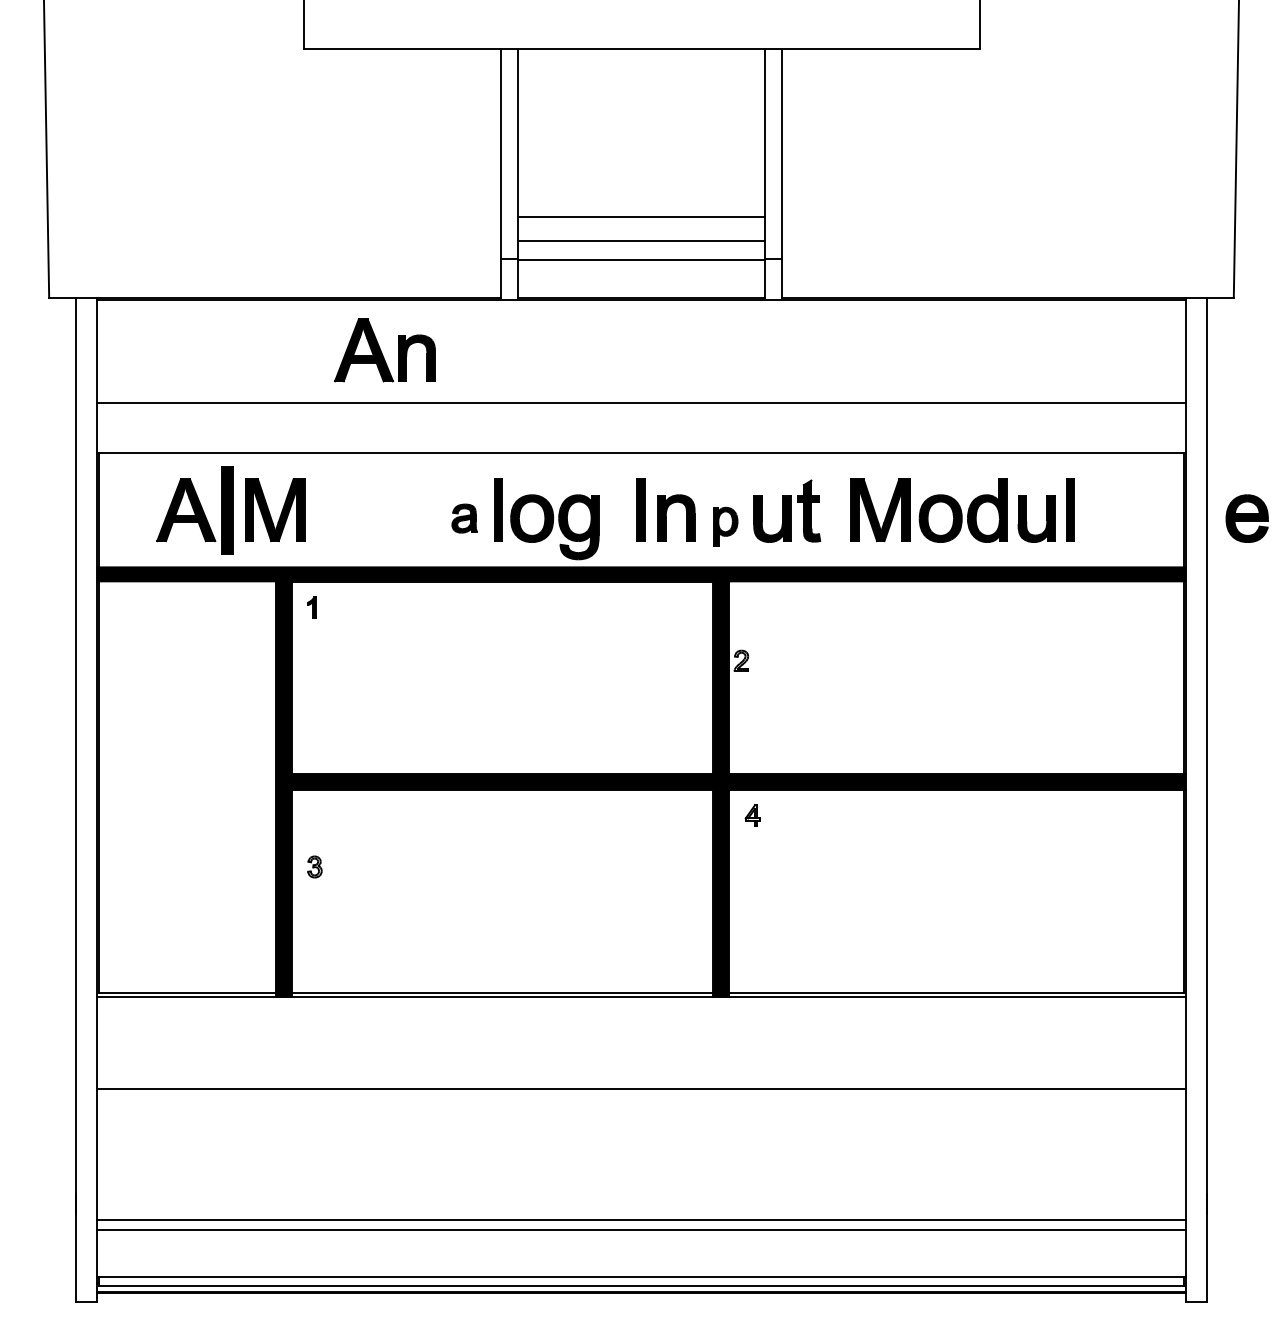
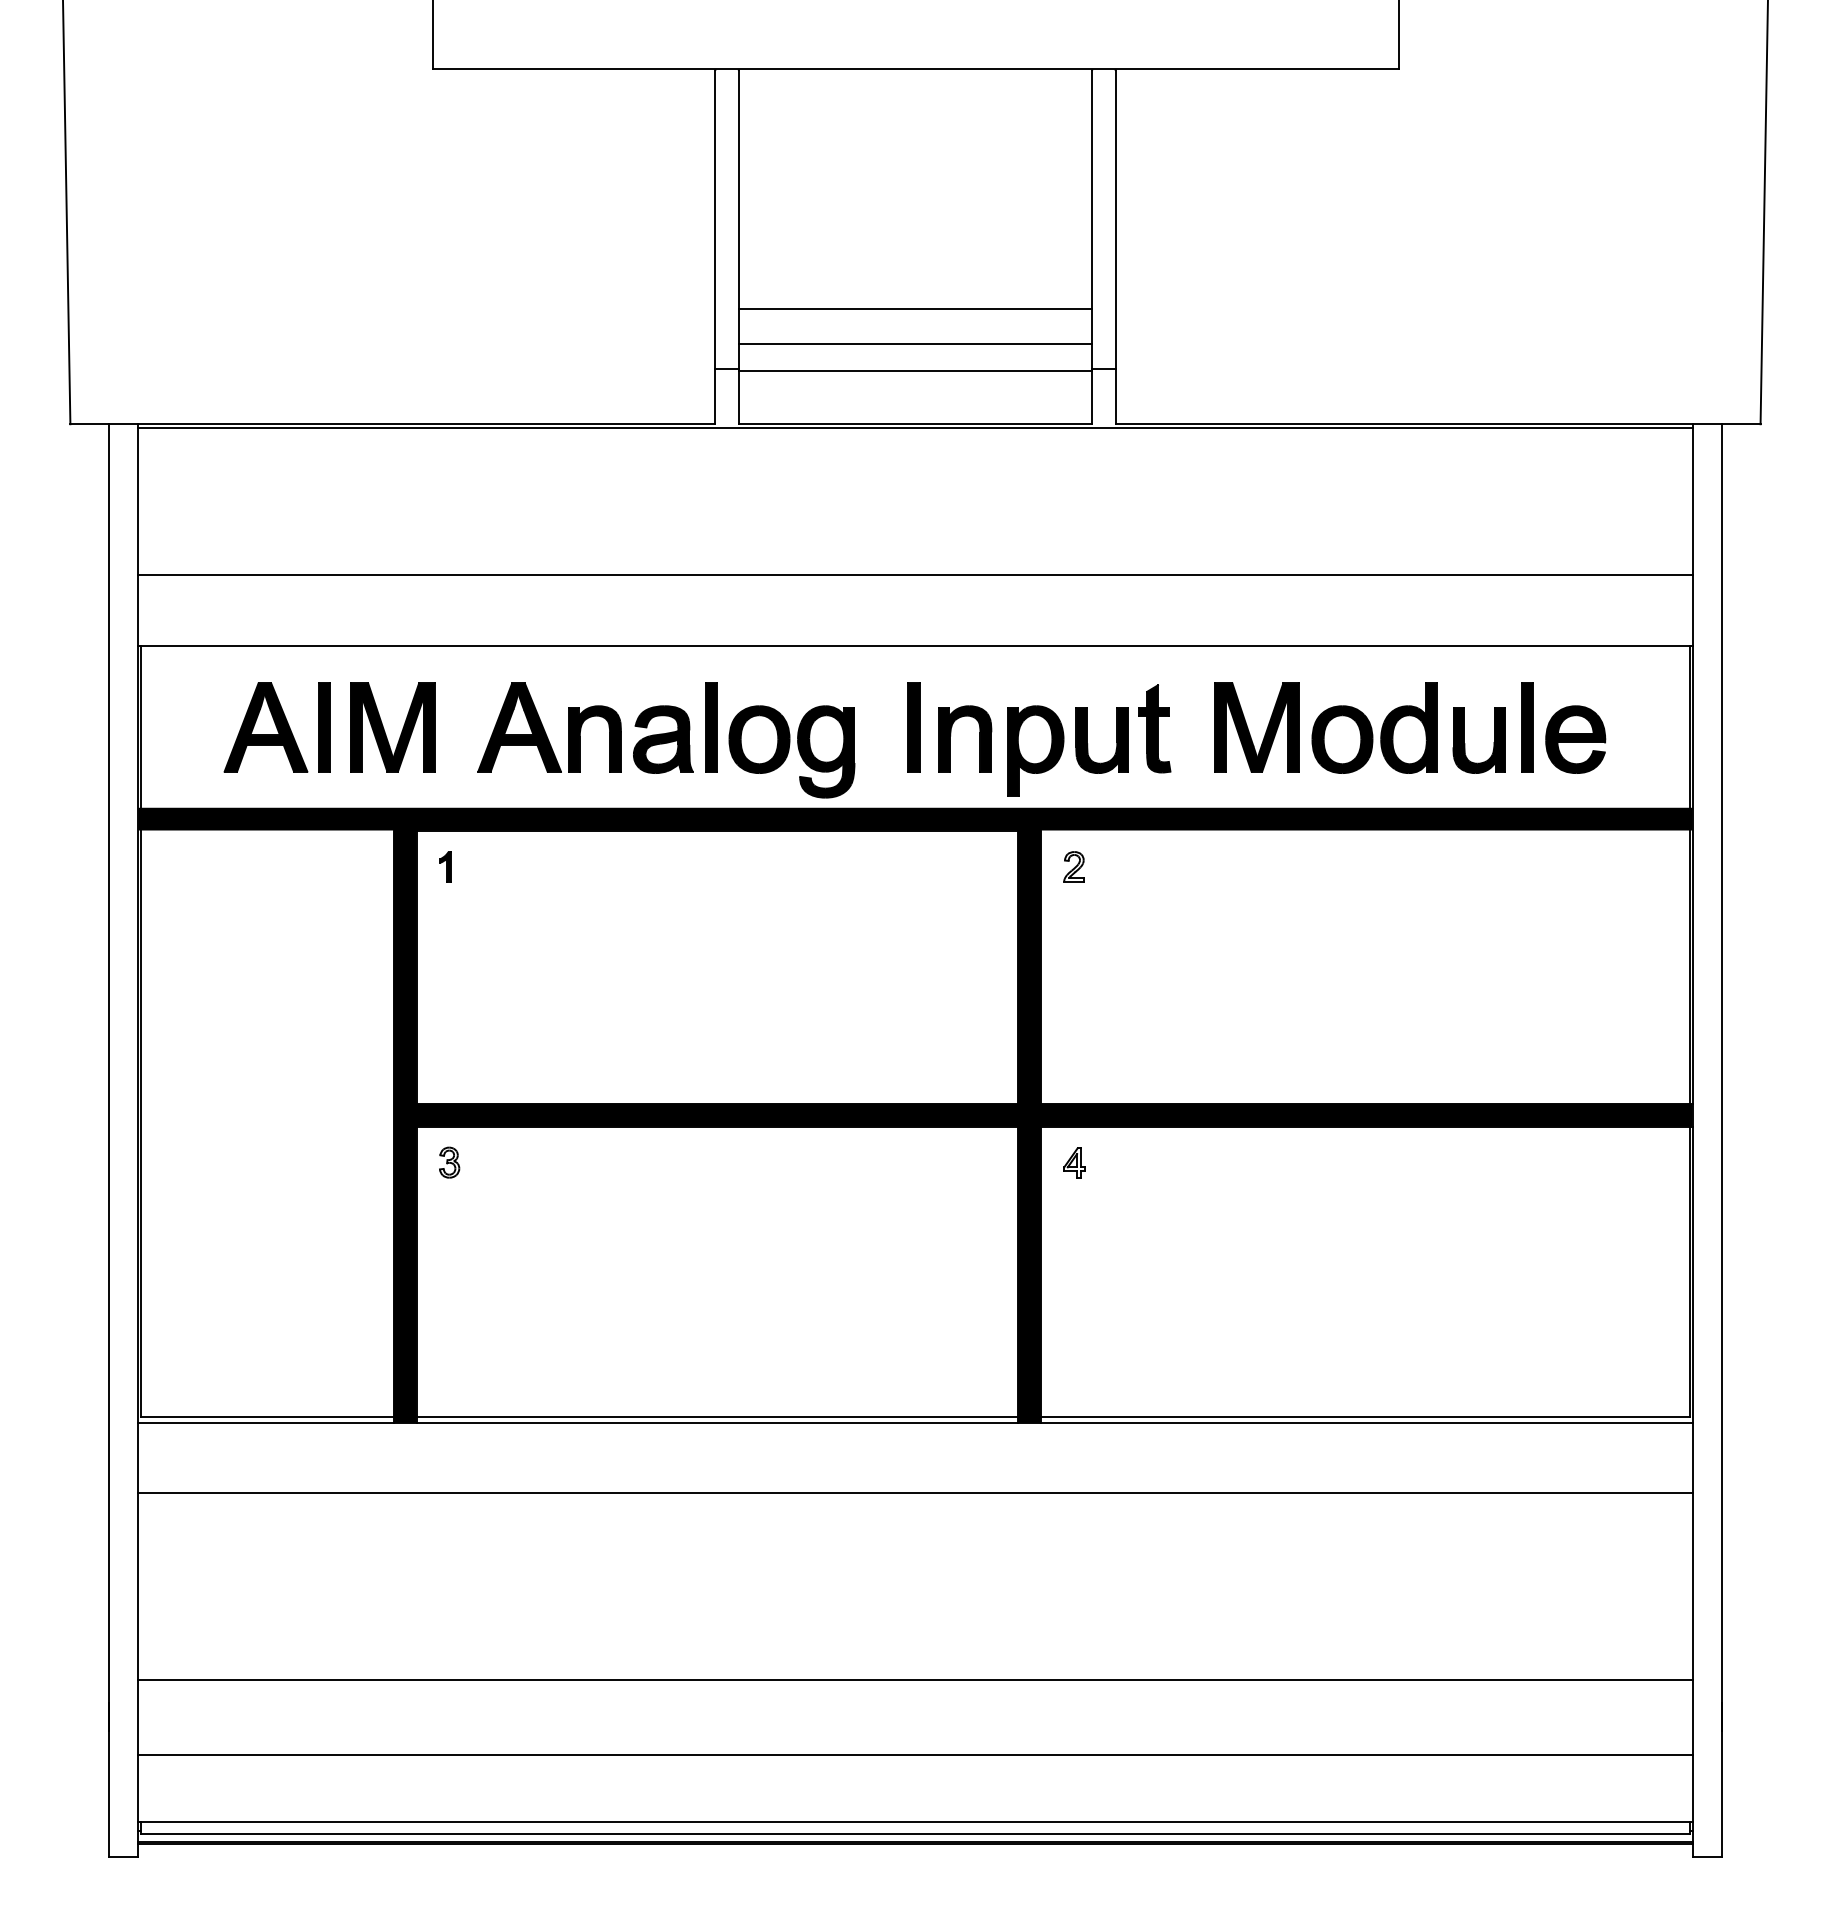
part: (384, 350) -> (549, 727), moved
part: (227, 510) -> (324, 727), size x0.71
part: (464, 518) -> (663, 739), size x1.67
part: (1247, 518) -> (1575, 739), moved
part: (725, 526) -> (1035, 750), size x1.67
part: (741, 660) -> (1073, 866), moved
part: (314, 866) -> (449, 1162), moved
line: (641, 1089) -> (915, 1493), moved
line: (641, 1220) -> (915, 1679), moved

